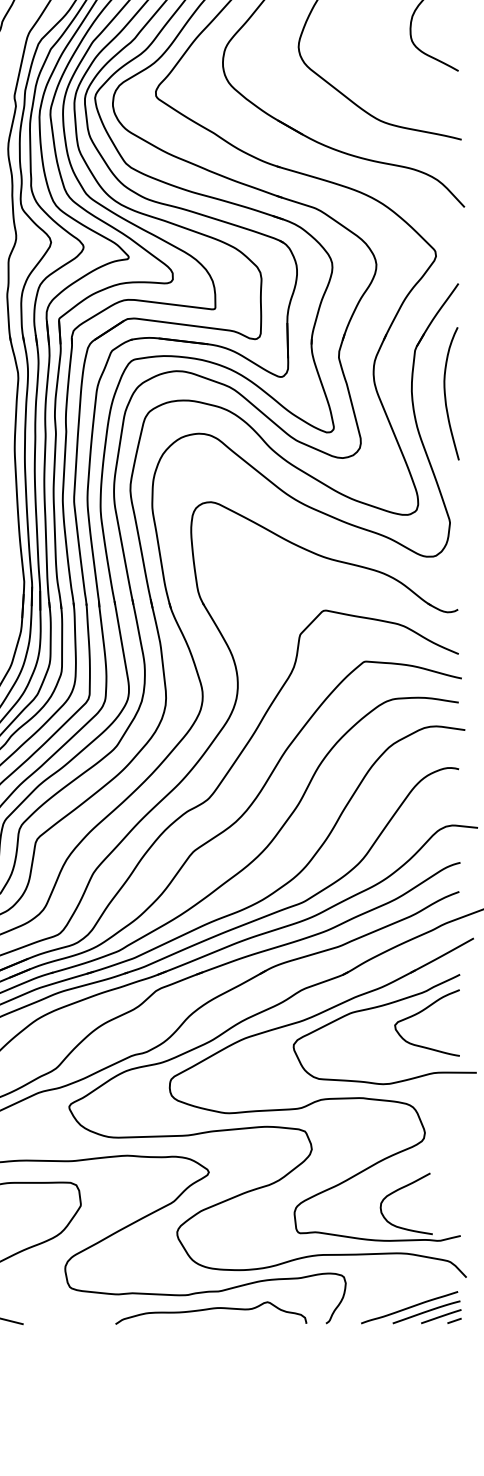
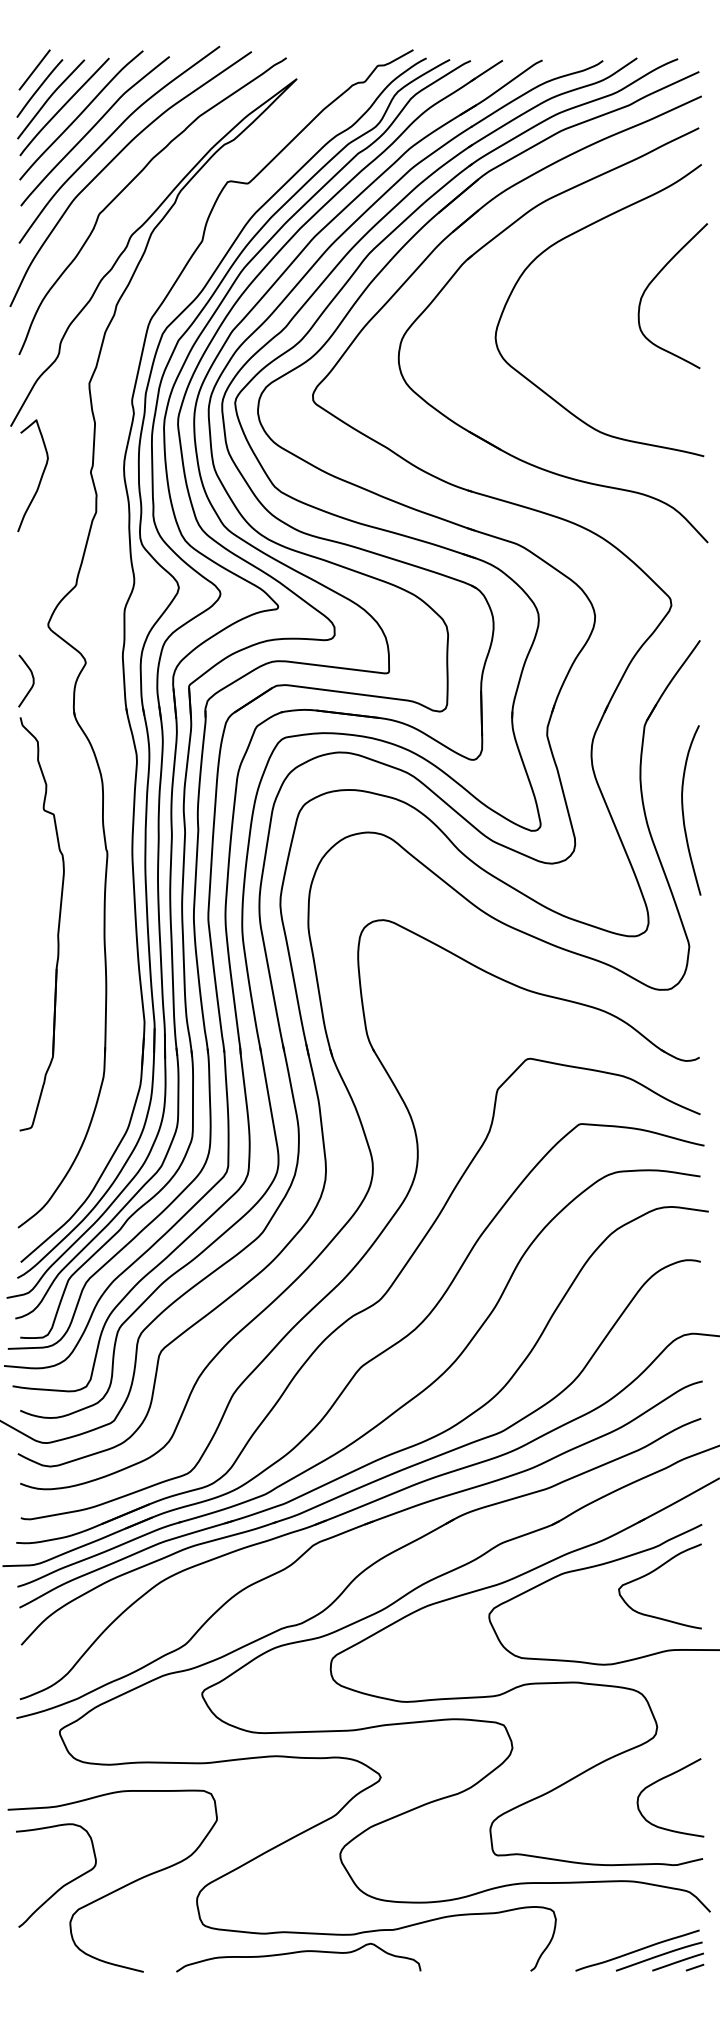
curve: (445, 393) -> (683, 810), moved
curve: (399, 1190) -> (661, 1780), moved
curve: (210, 1309) -> (297, 1953), moved

